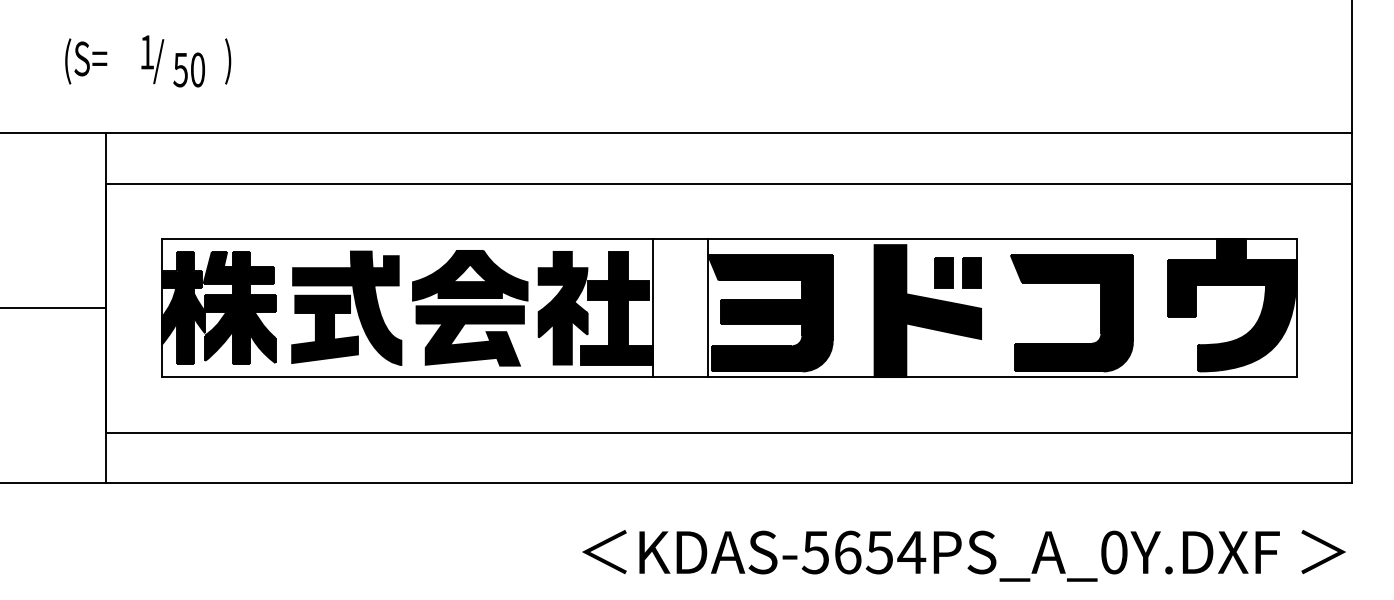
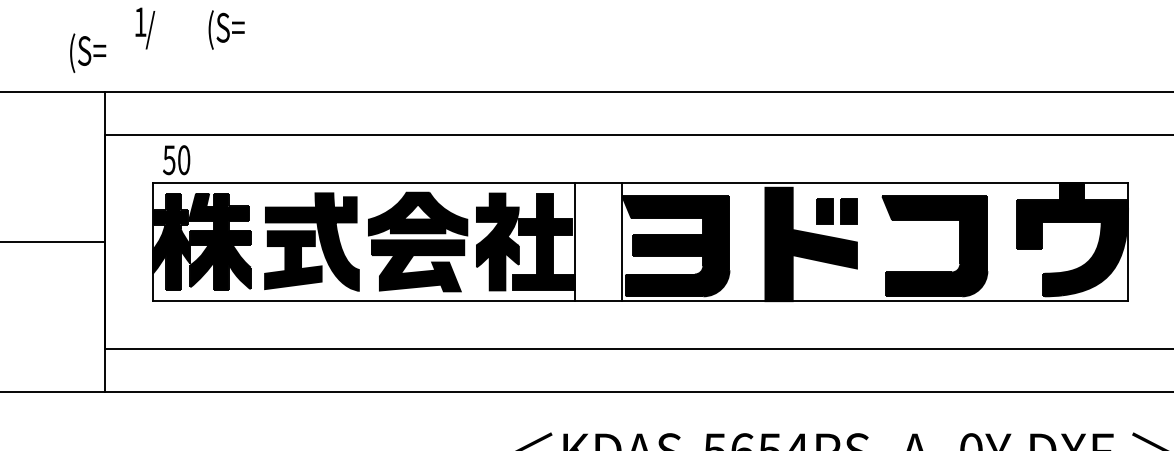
text: (86, 61) -> (88, 53), moved
text: (246, 61) -> (225, 30), ) -> (S=
text: (188, 69) -> (176, 159), moved

